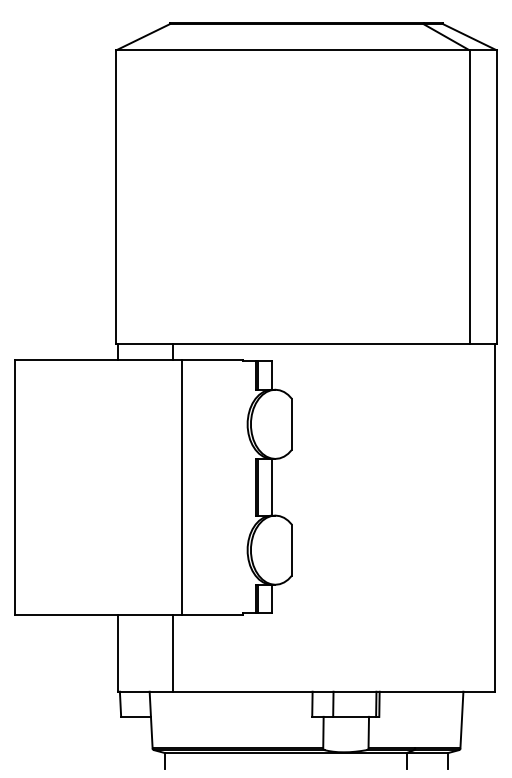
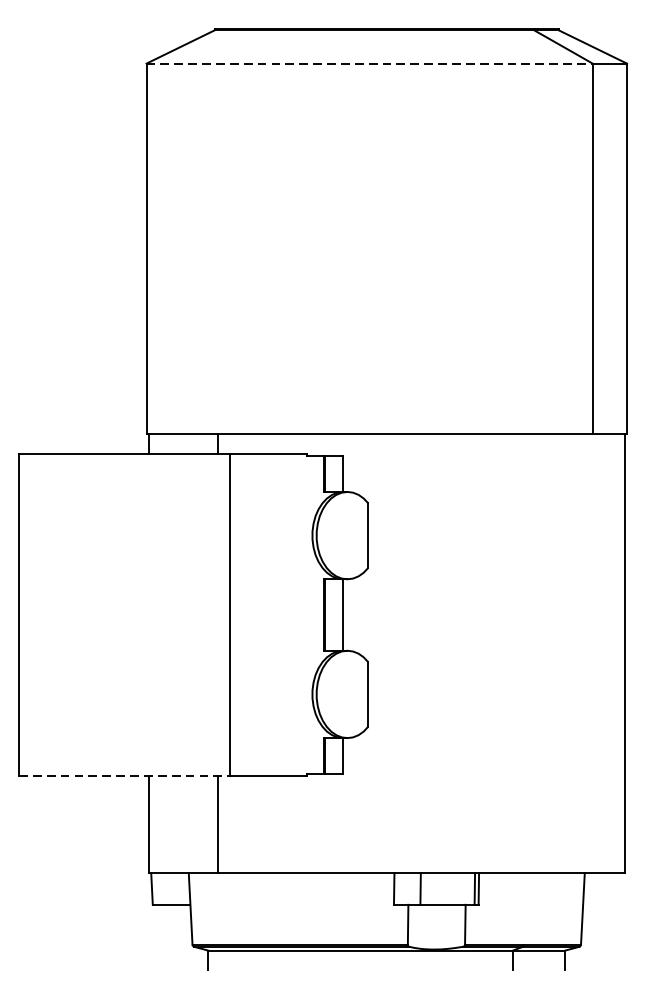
line: (292, 50) -> (369, 63), solid -> dashed
line: (99, 614) -> (125, 775), solid -> dashed

